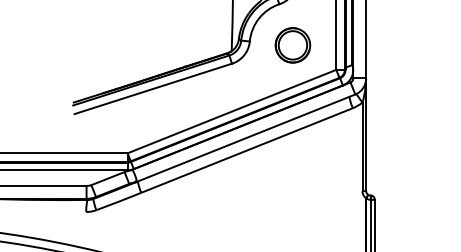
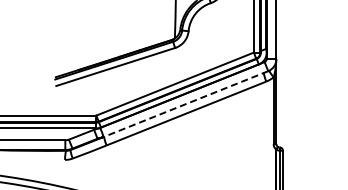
part: (292, 45) -> (220, 34), removed
line: (245, 138) -> (185, 104), solid -> dashed

